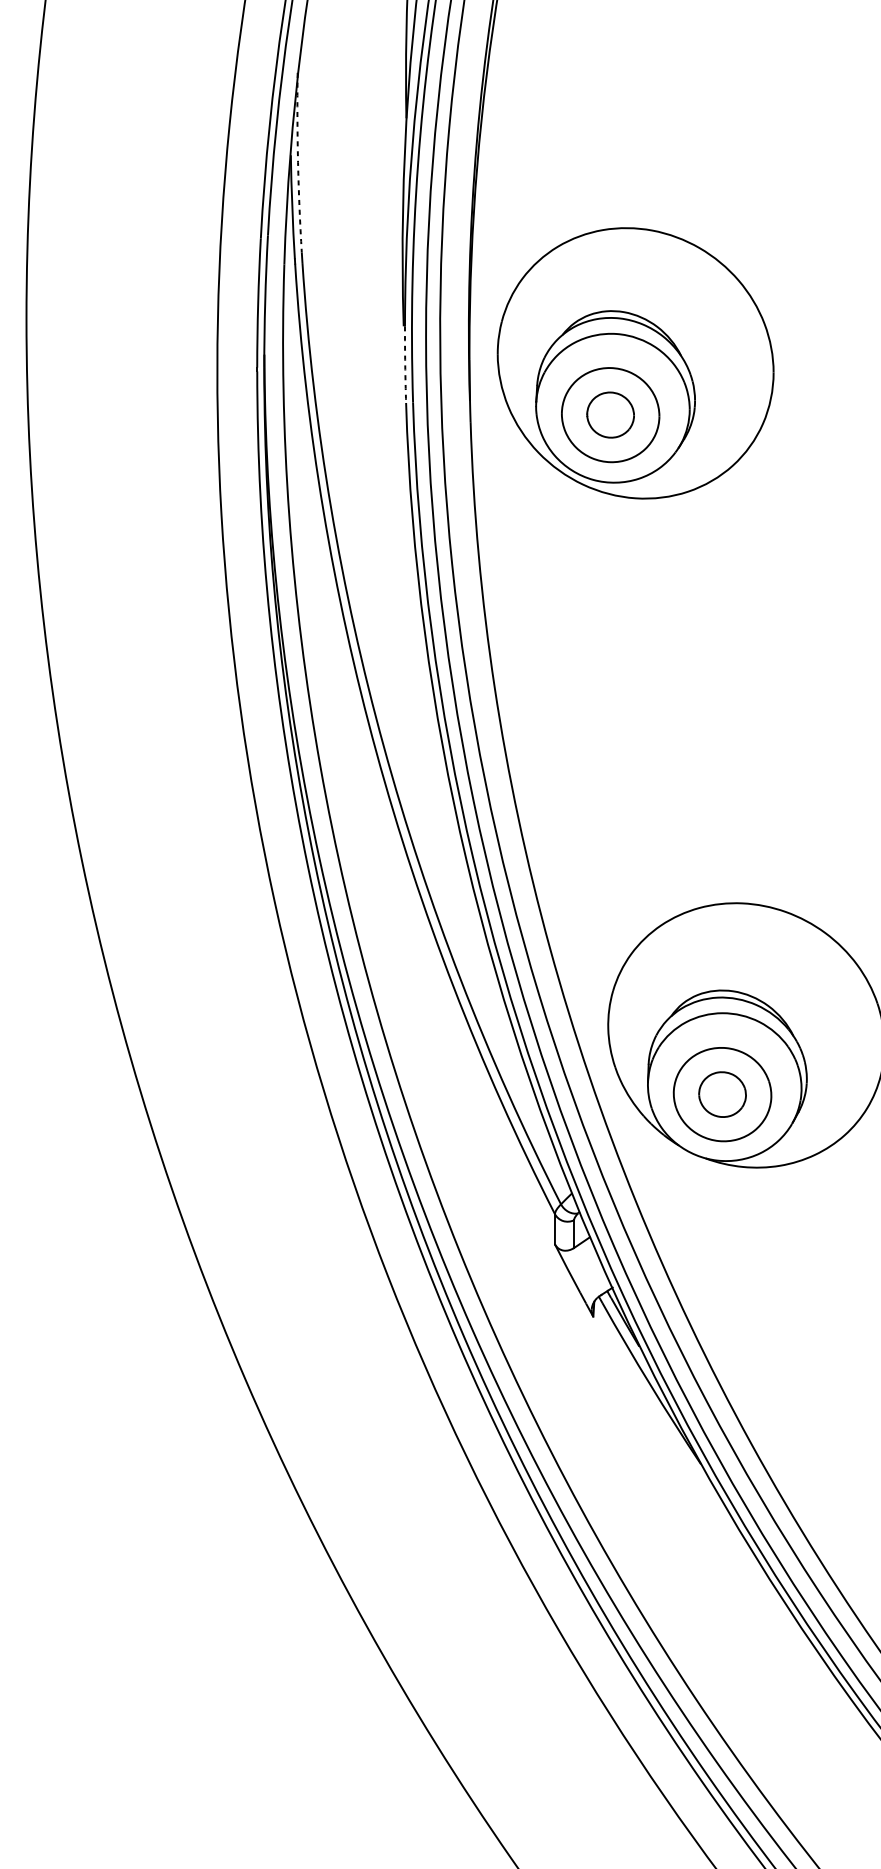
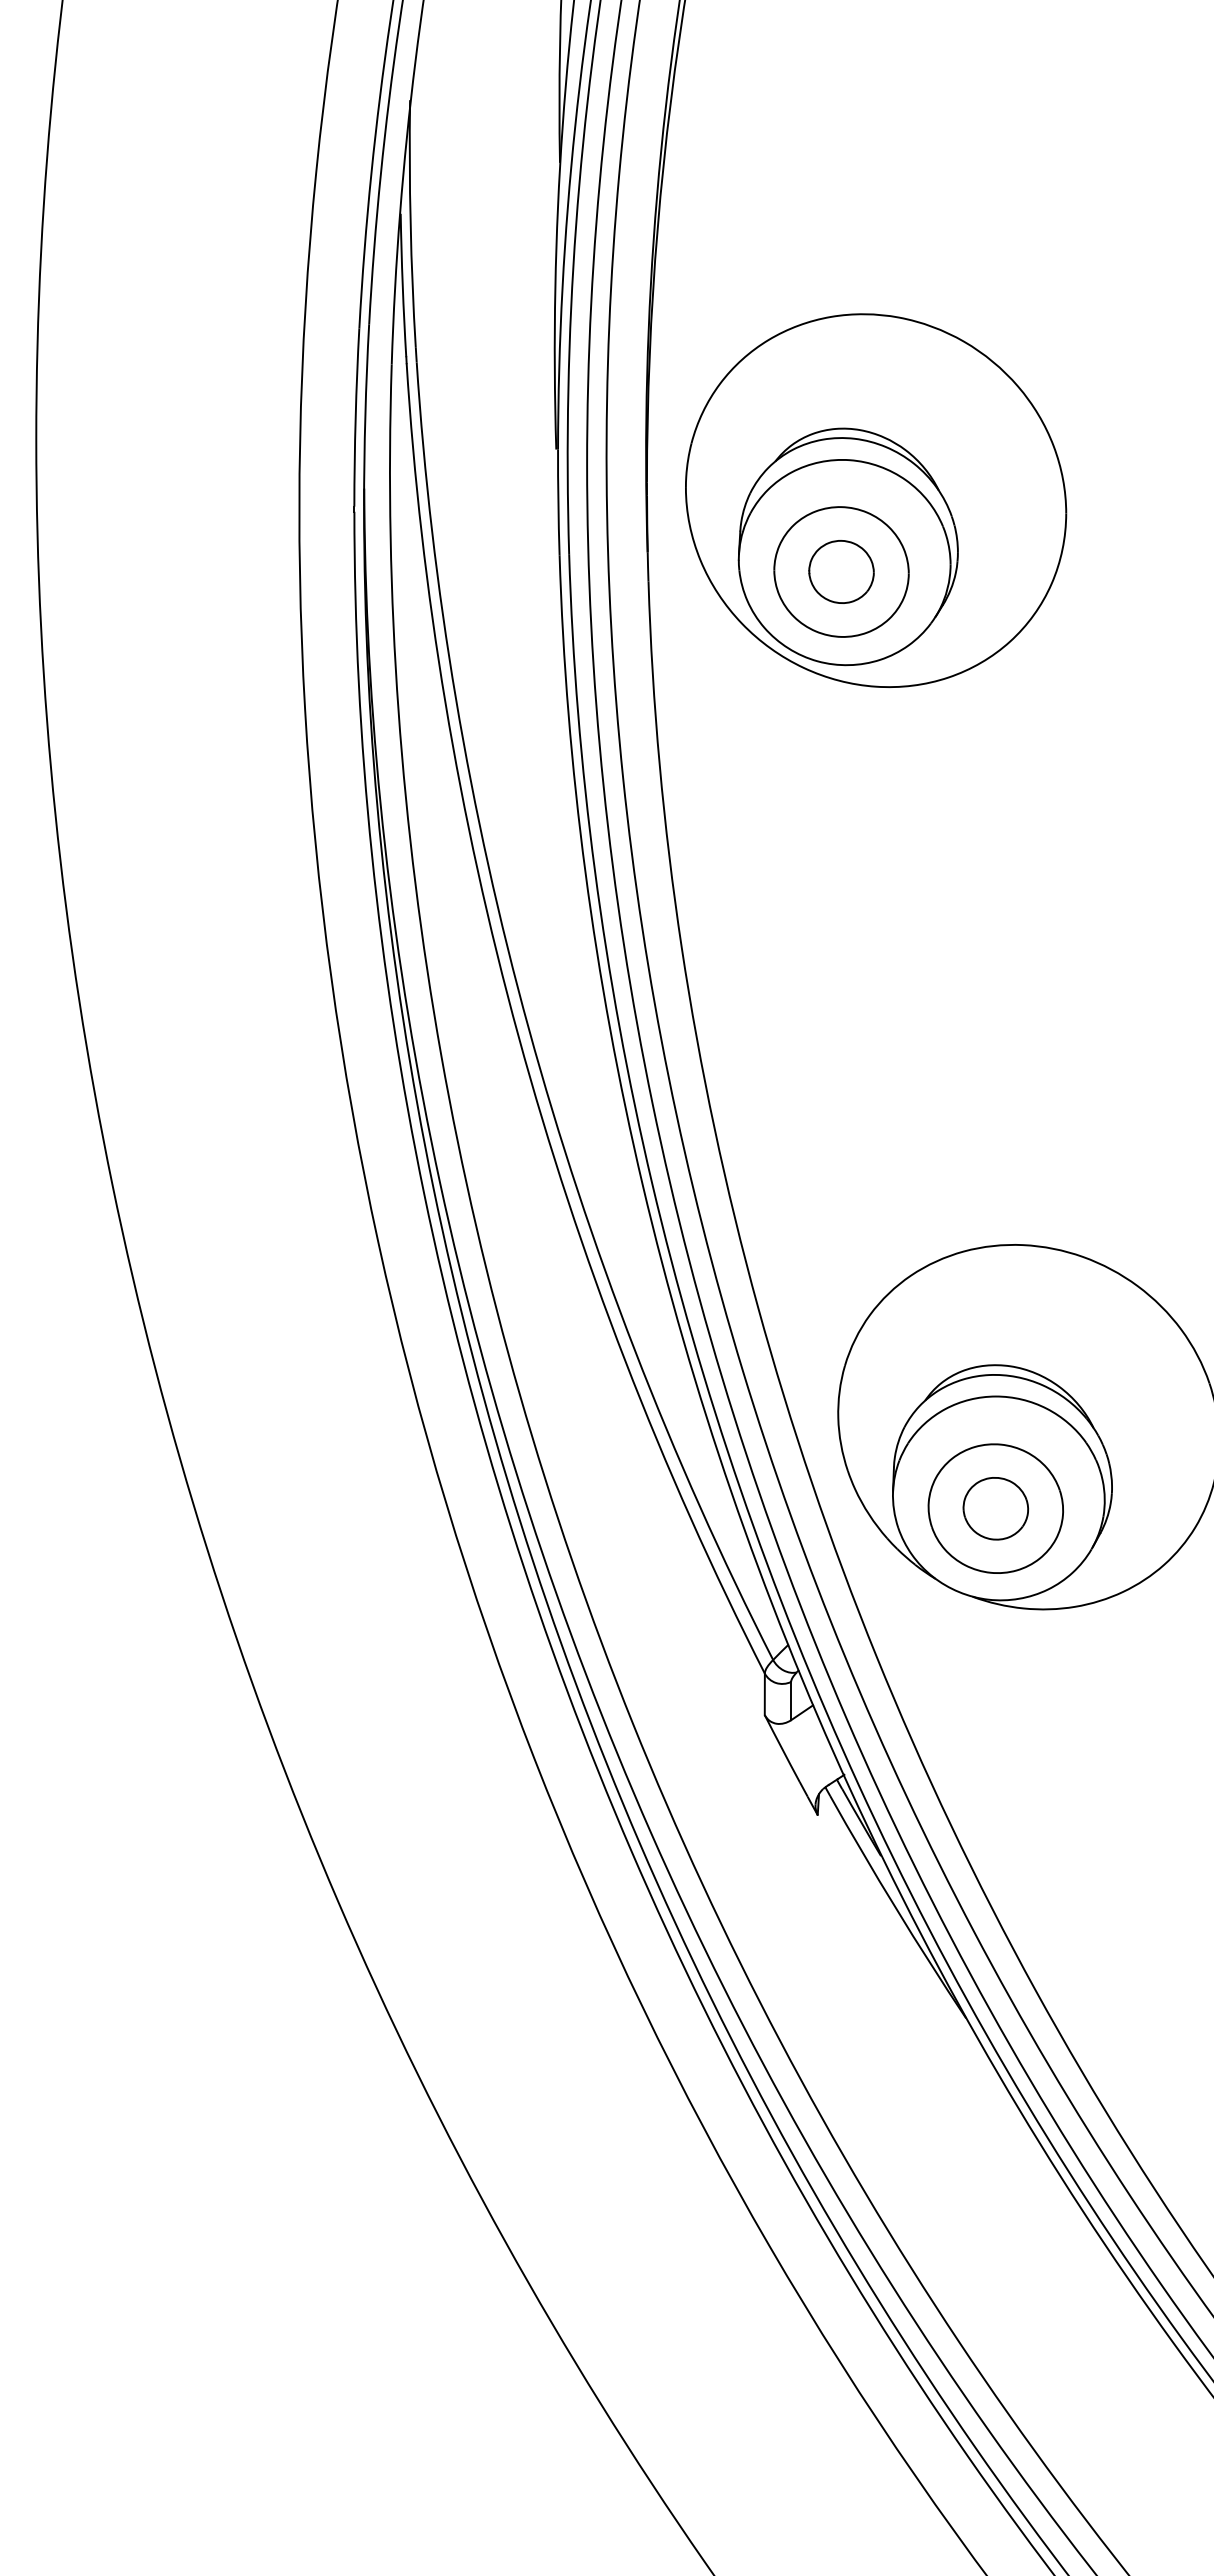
arc: (297, 163) -> (410, 224), dashed -> solid
arc: (405, 364) -> (558, 502), dashed -> solid

